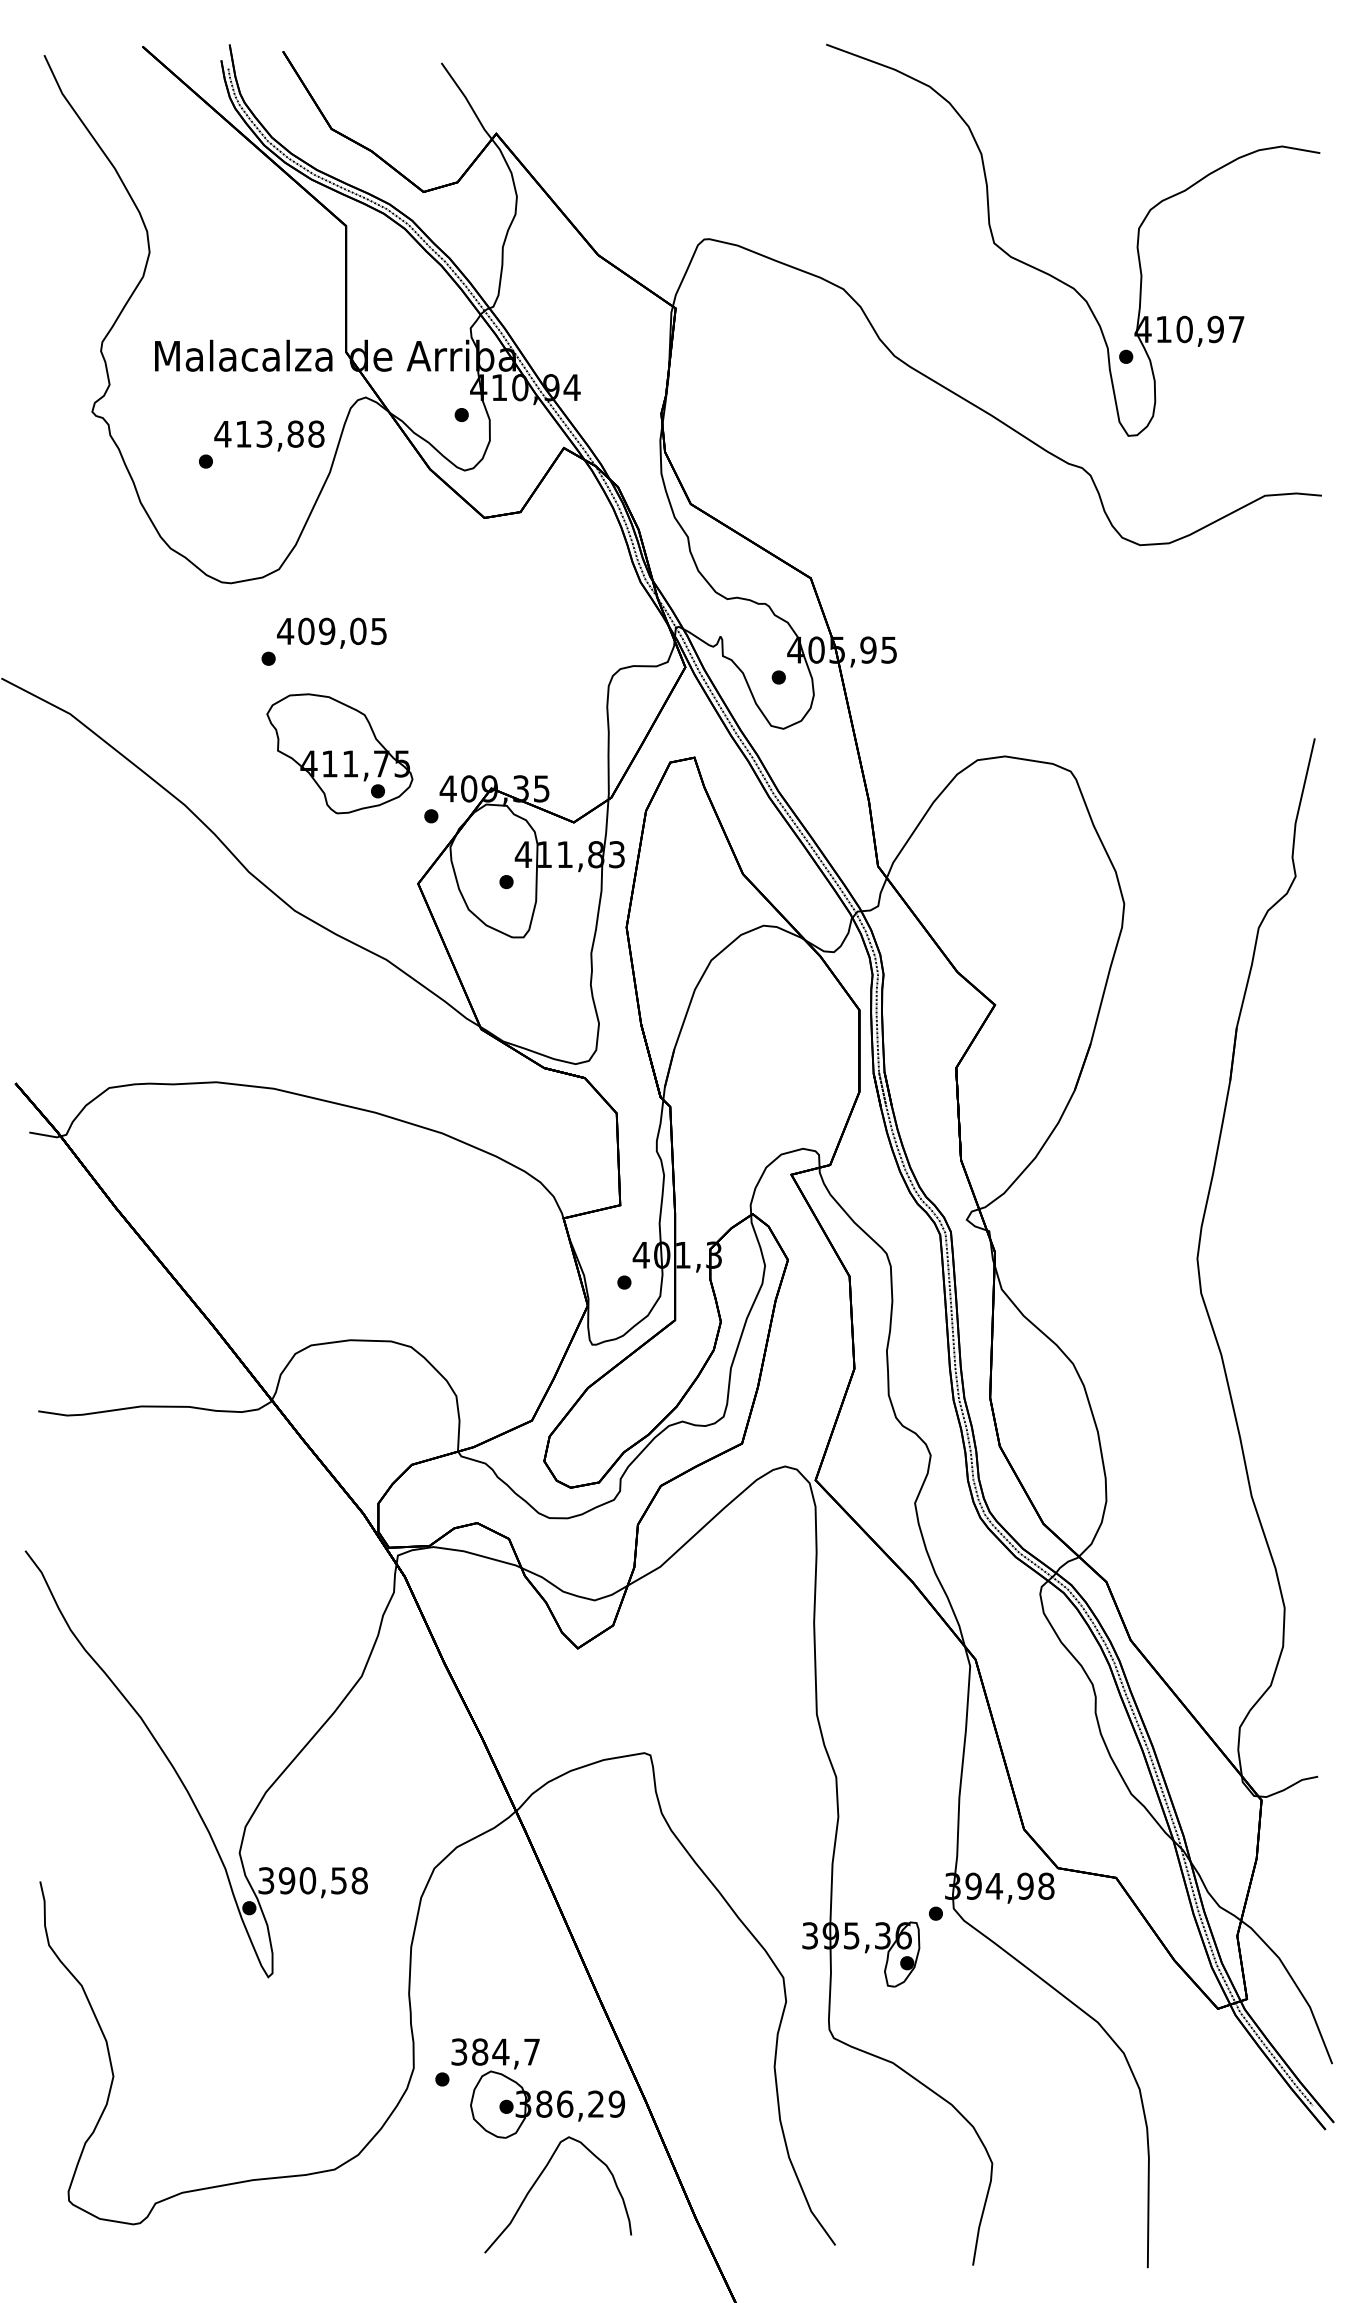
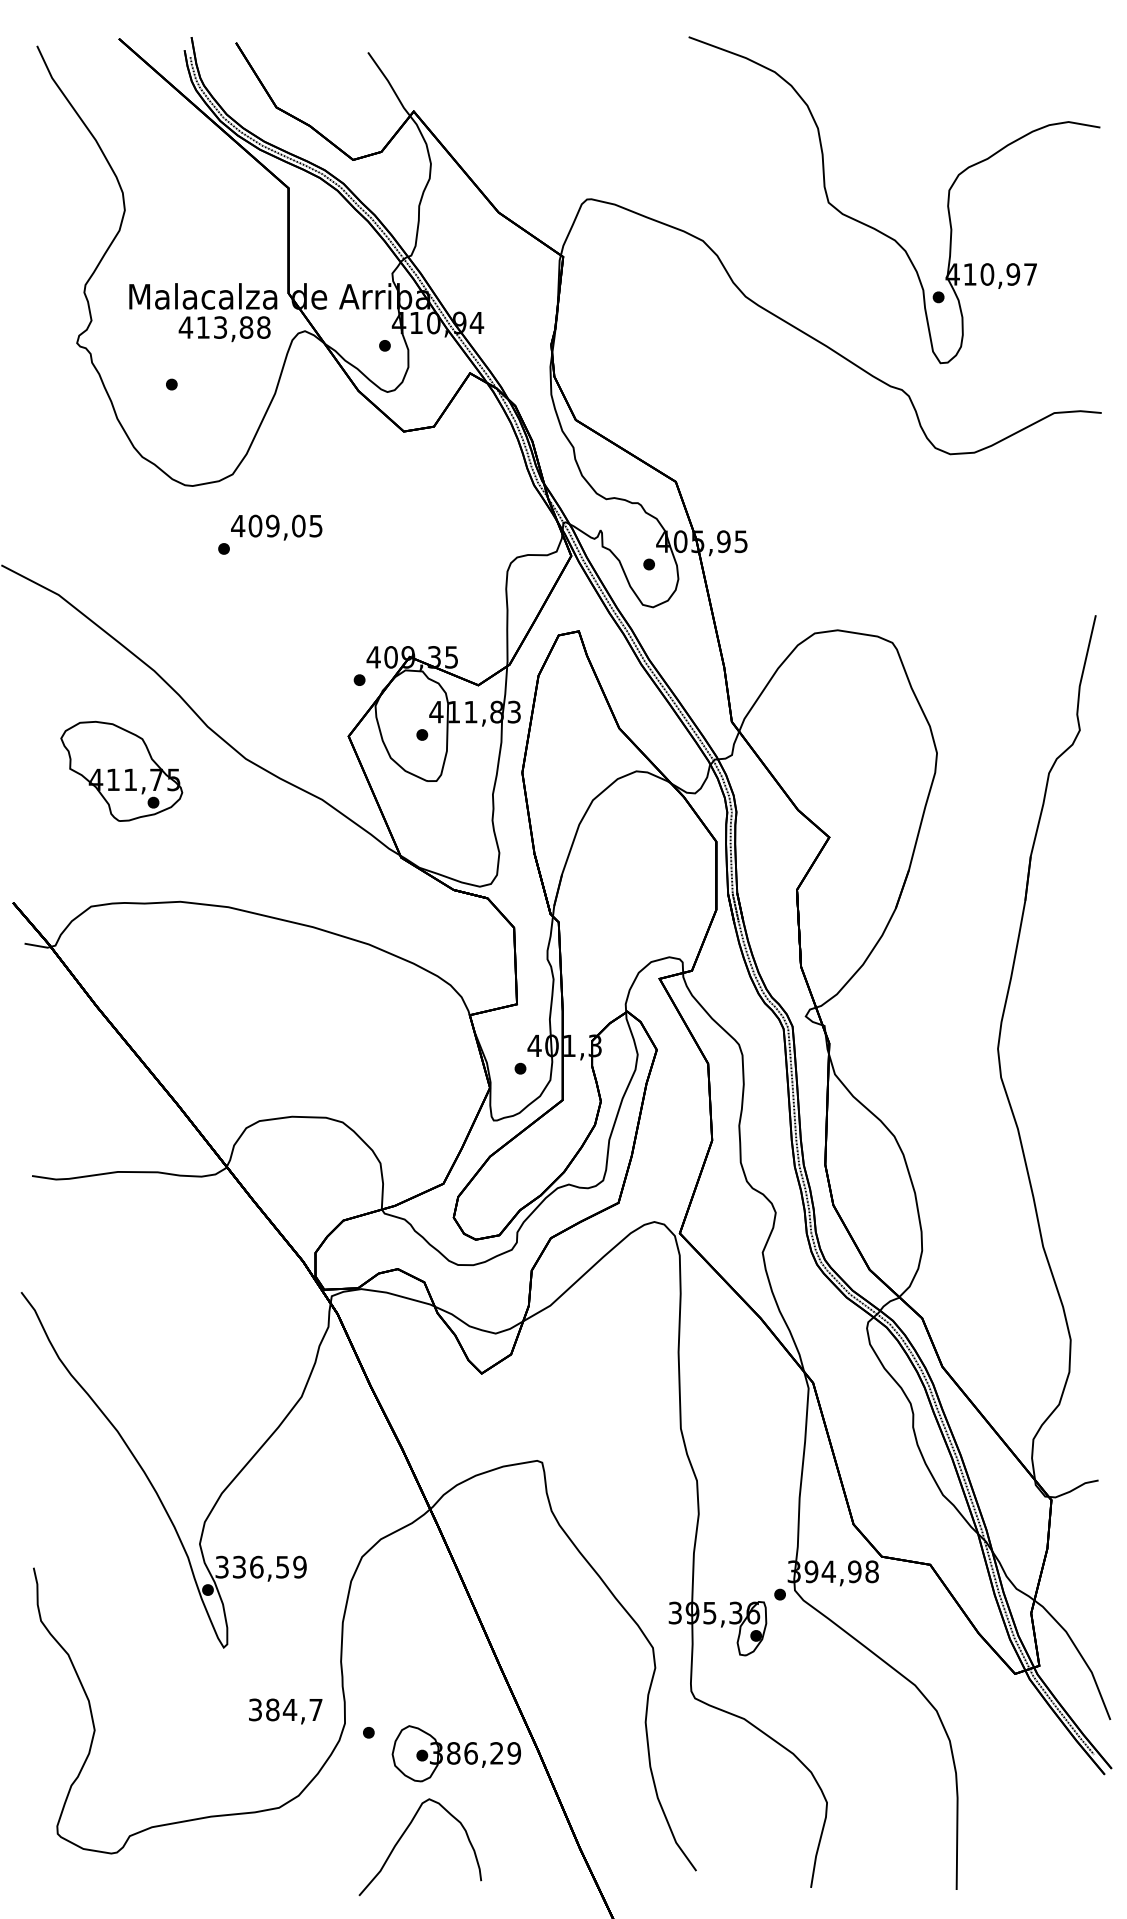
text: (269, 435) -> (224, 328), moved
part: (339, 753) -> (121, 771), moved
text: (322, 1880) -> (268, 1566), 390,58 -> 336,59
text: (495, 2053) -> (285, 1711), moved
part: (537, 2181) -> (403, 1836), moved

